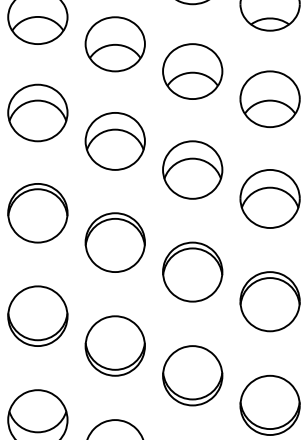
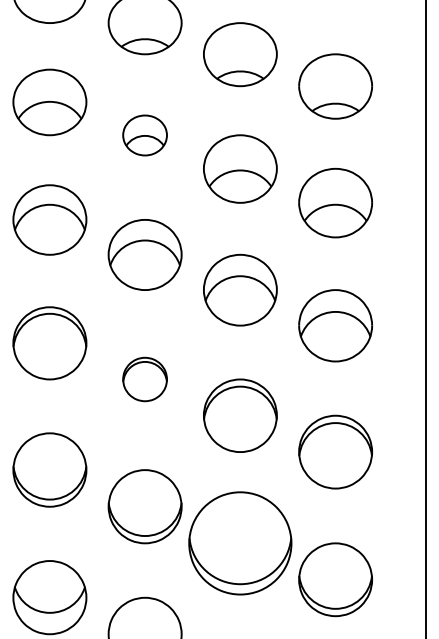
part: (114, 44) -> (144, 135), size x0.6
part: (114, 242) -> (144, 379), size x0.6
part: (192, 375) -> (240, 542), size x1.4

